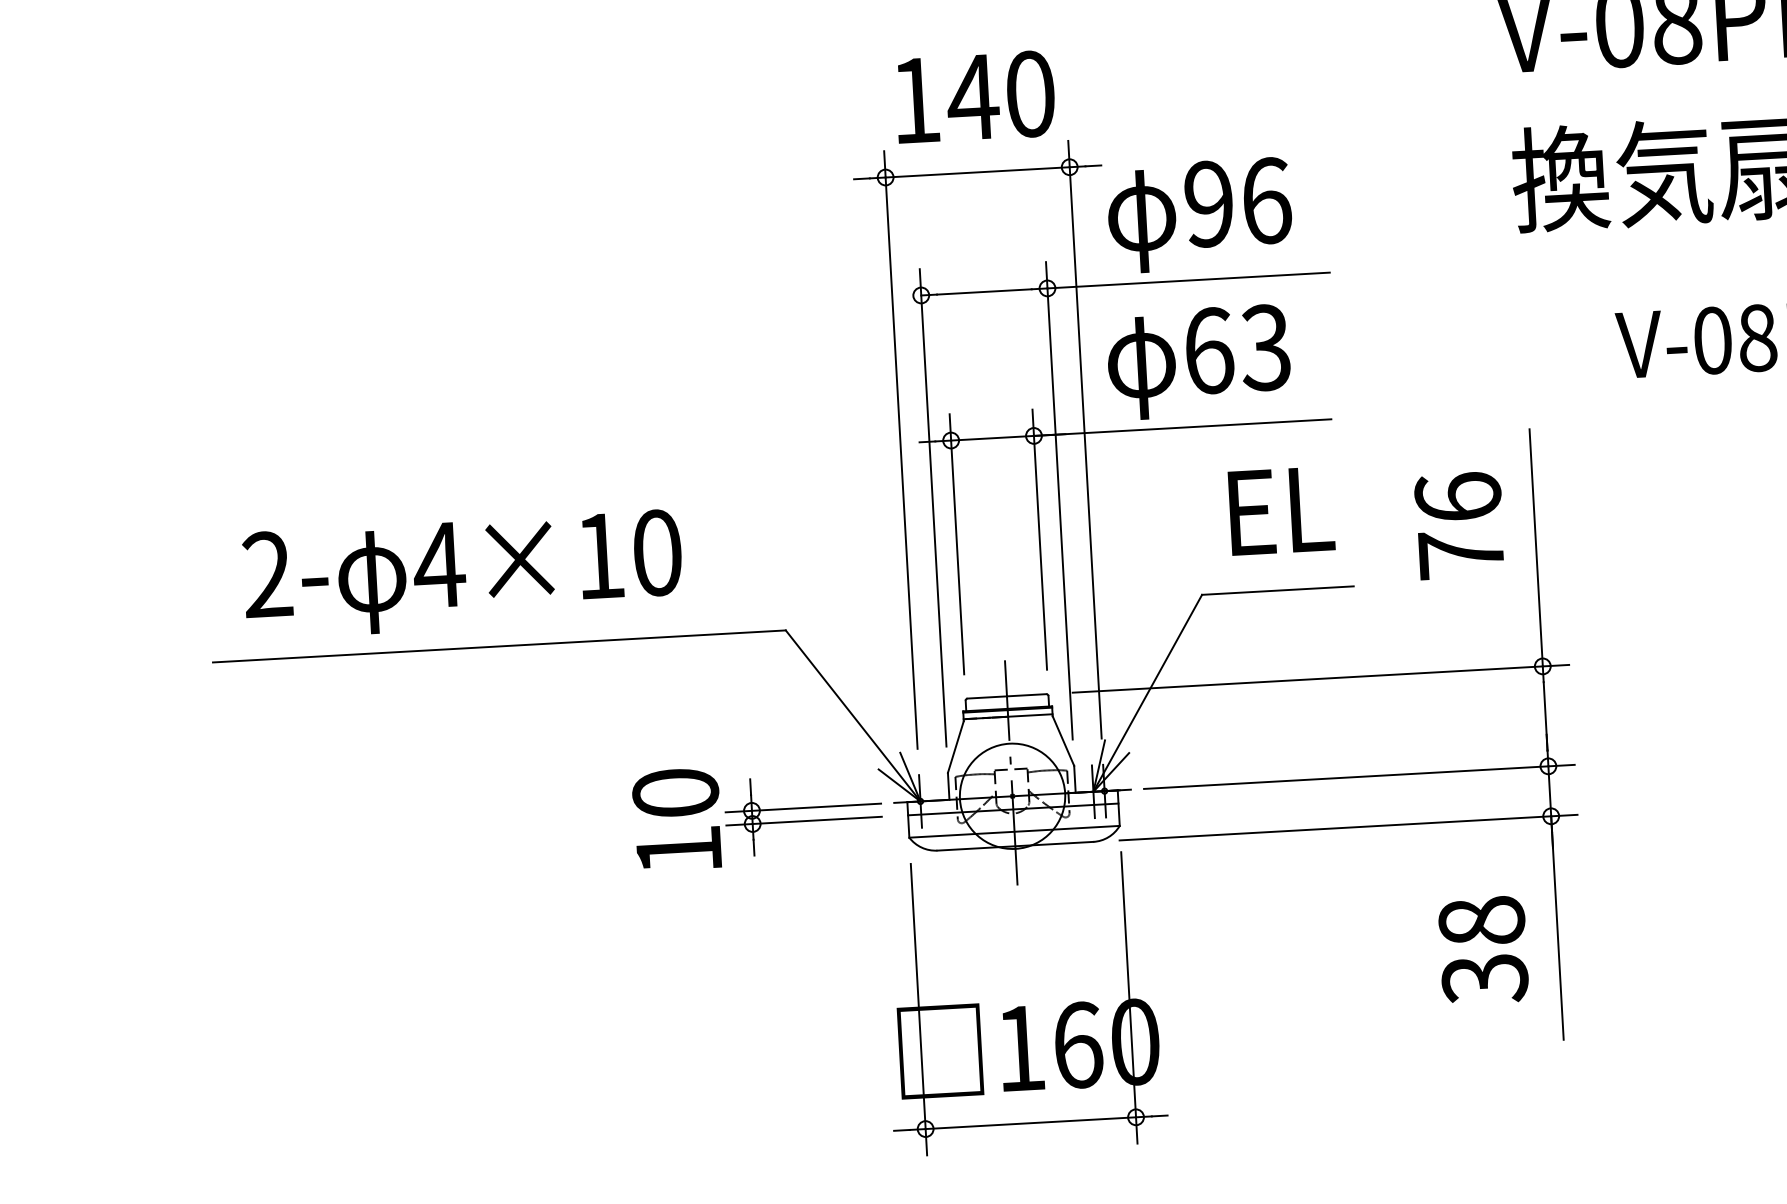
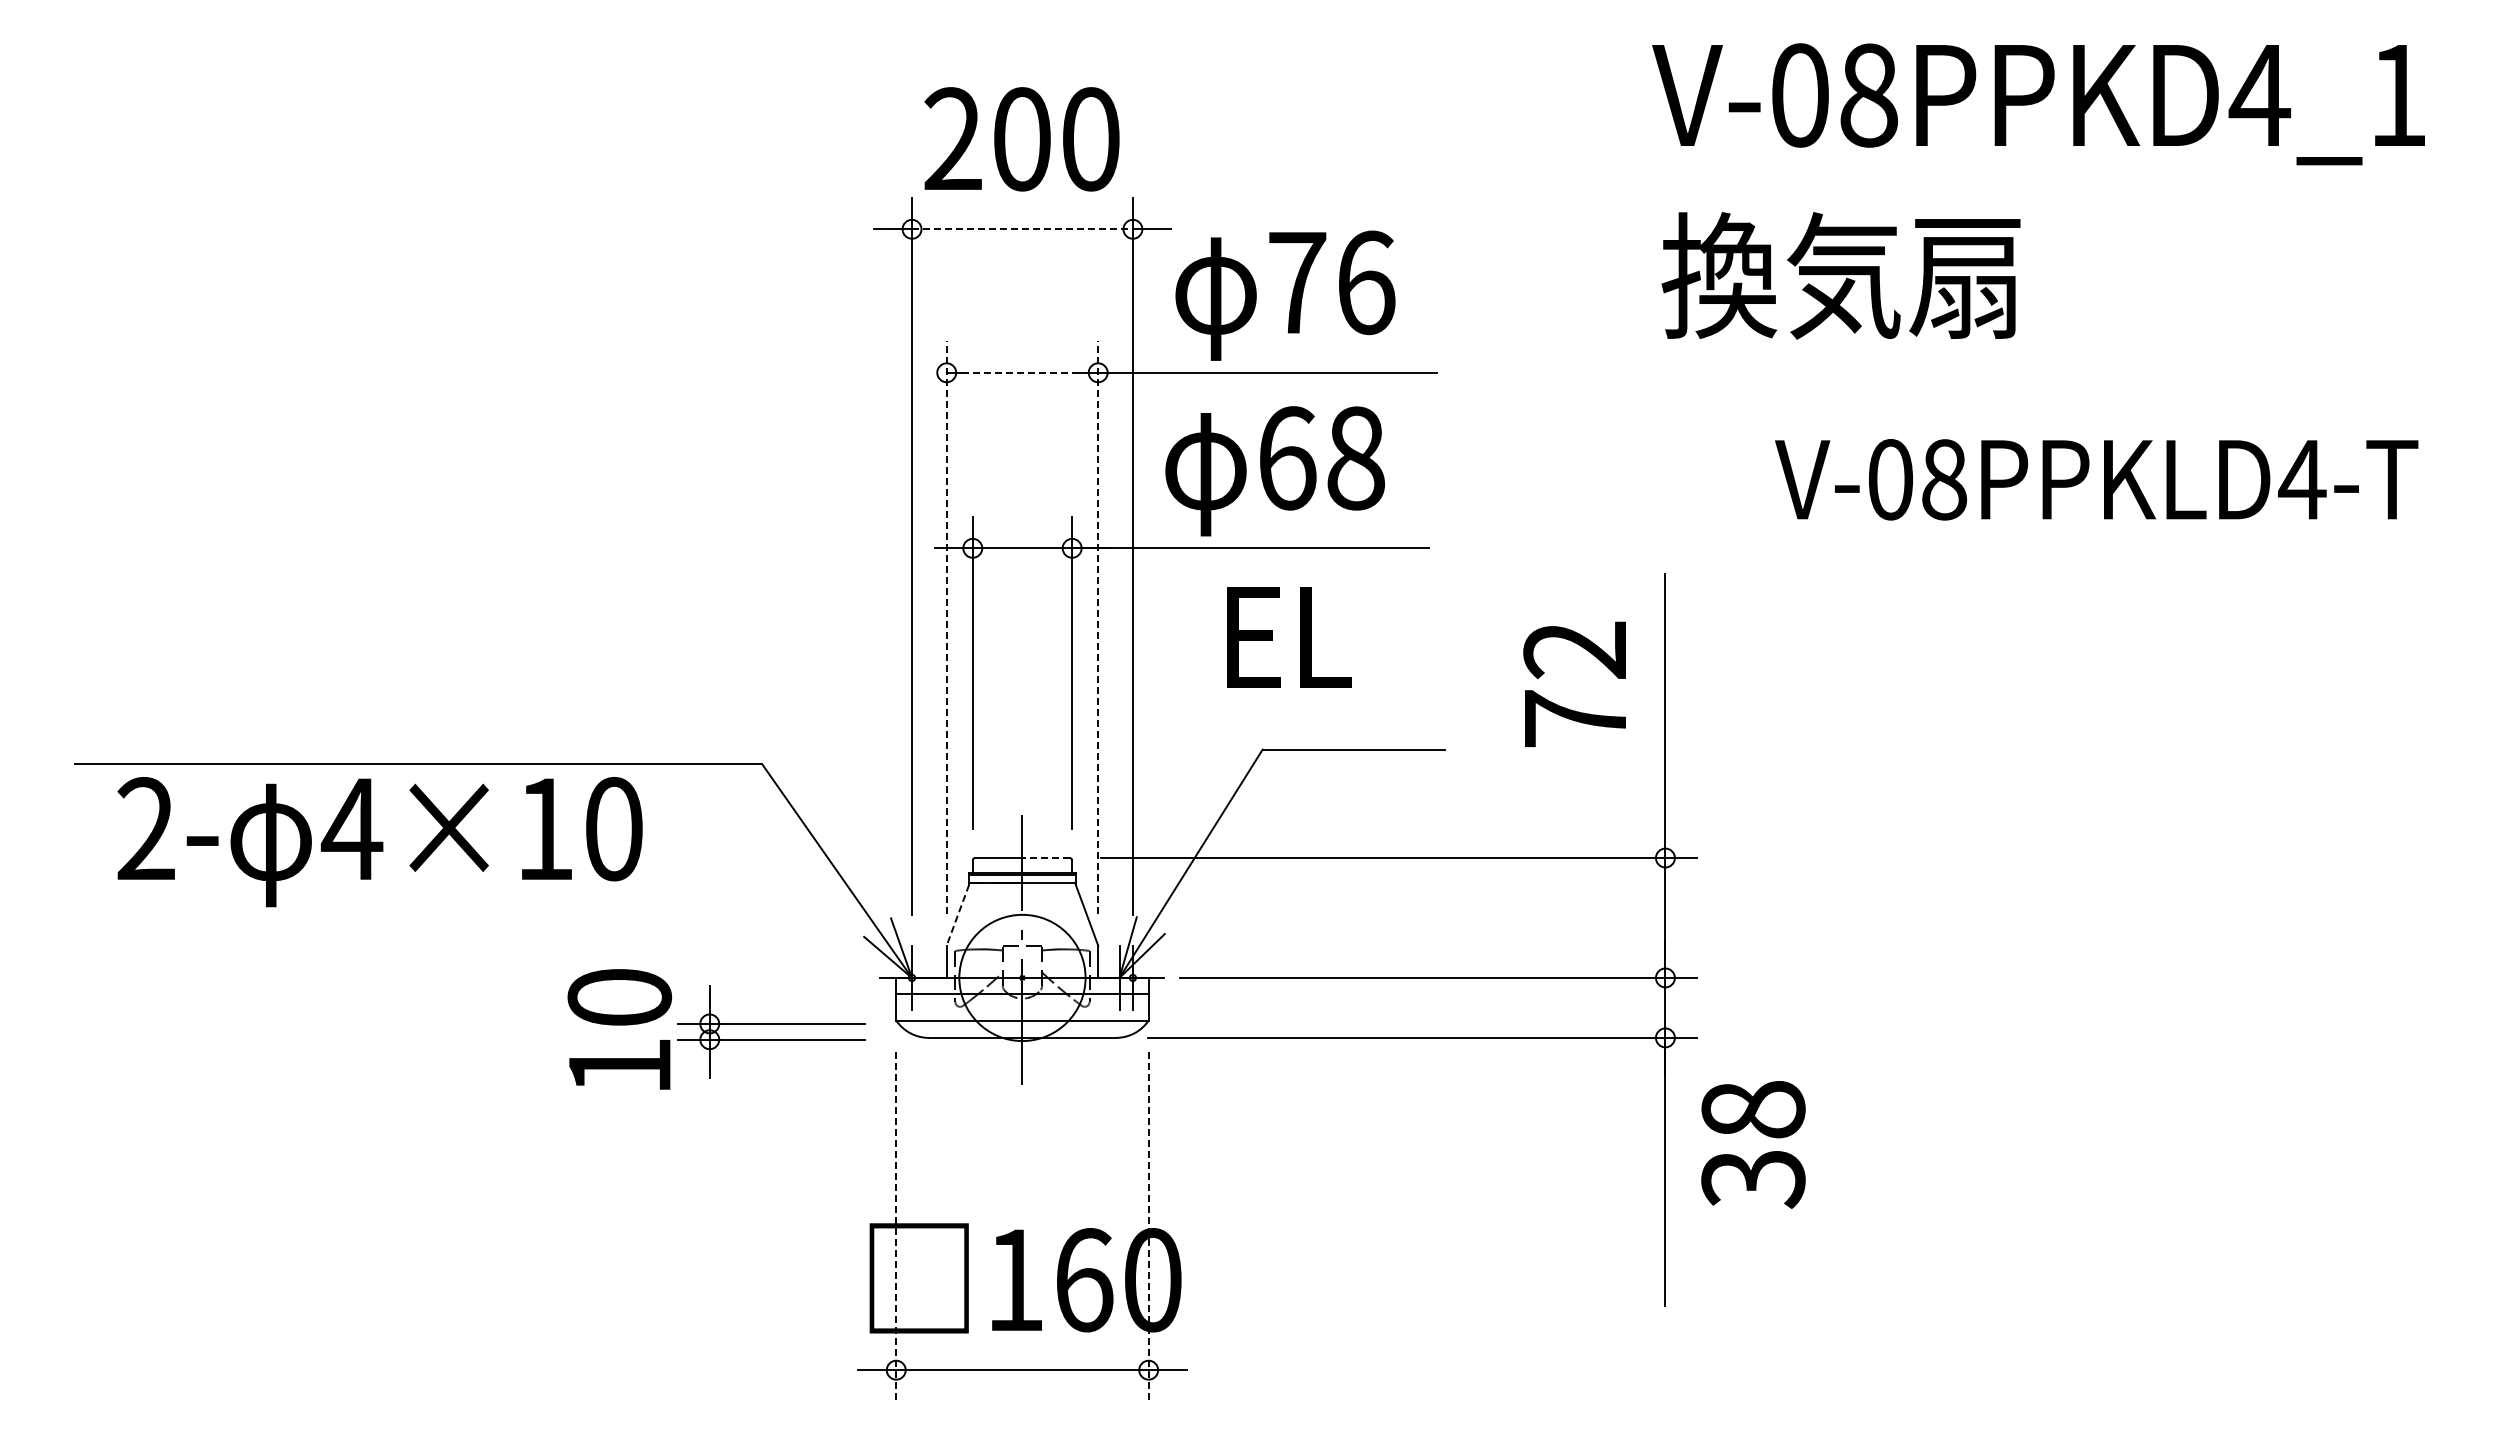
text: (945, 99) -> (988, 139), 140 -> 200
line: (977, 172) -> (1022, 229), solid -> dashed
text: (1209, 203) -> (1297, 282), 96 -> 76
line: (984, 291) -> (1022, 372), solid -> dashed
text: (1265, 347) -> (1354, 458), 63 -> 68
text: (1458, 497) -> (1575, 650), 76 -> 72
line: (1059, 500) -> (1098, 627), solid -> dashed
line: (932, 507) -> (946, 627), solid -> dashed
text: (1281, 510) -> (1289, 637), moved
text: (462, 575) -> (379, 842), moved
line: (1027, 695) -> (1046, 858), solid -> dashed
line: (955, 747) -> (957, 915), solid -> dashed
part: (757, 815) -> (716, 1029), moved
text: (1483, 950) -> (1753, 1144), moved
line: (1129, 997) -> (1148, 1226), solid -> dashed
line: (919, 1009) -> (896, 1226), solid -> dashed

